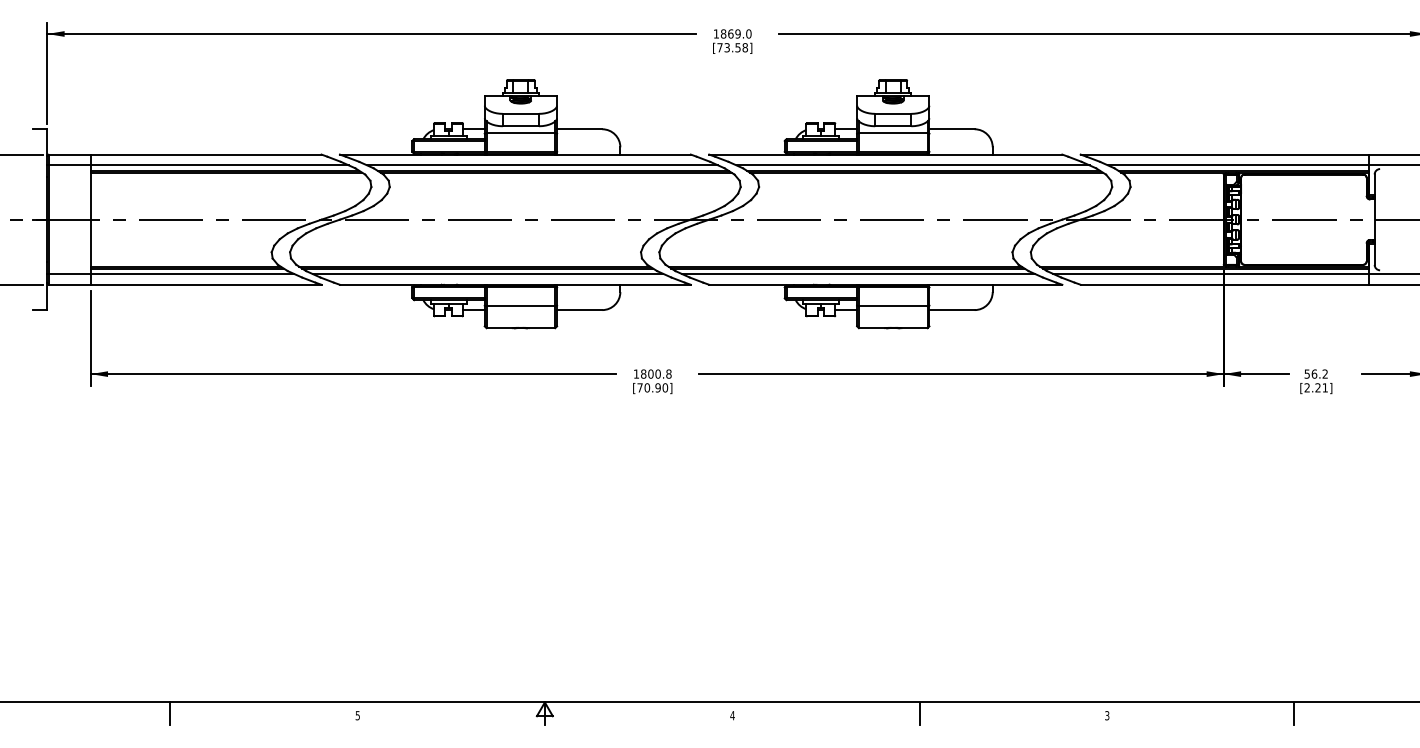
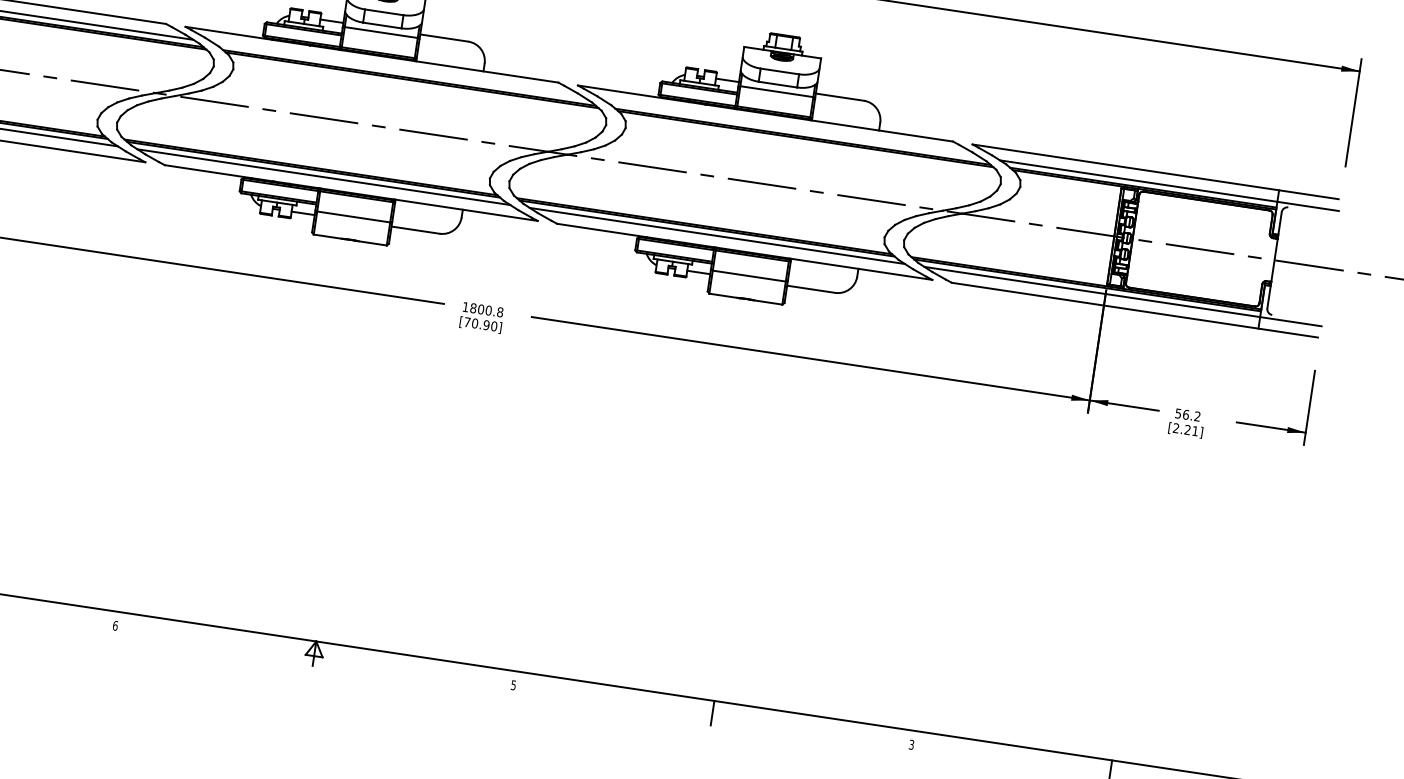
line: (542, 165) -> (399, 70), removed
line: (912, 165) -> (792, 129), removed
text: (357, 715) -> (115, 625), 5 -> 6
text: (732, 715) -> (513, 685), 4 -> 5

